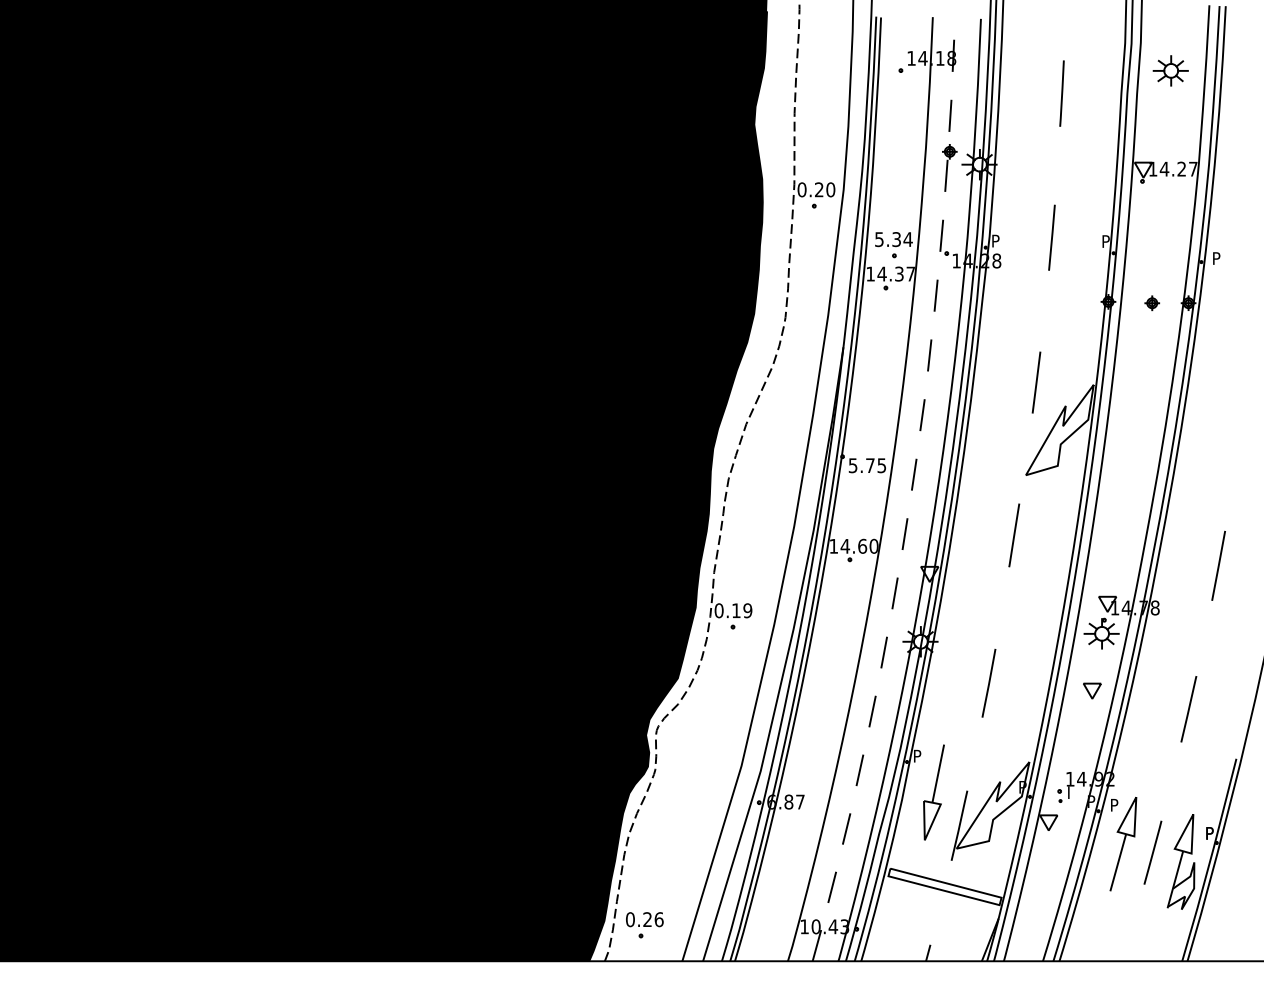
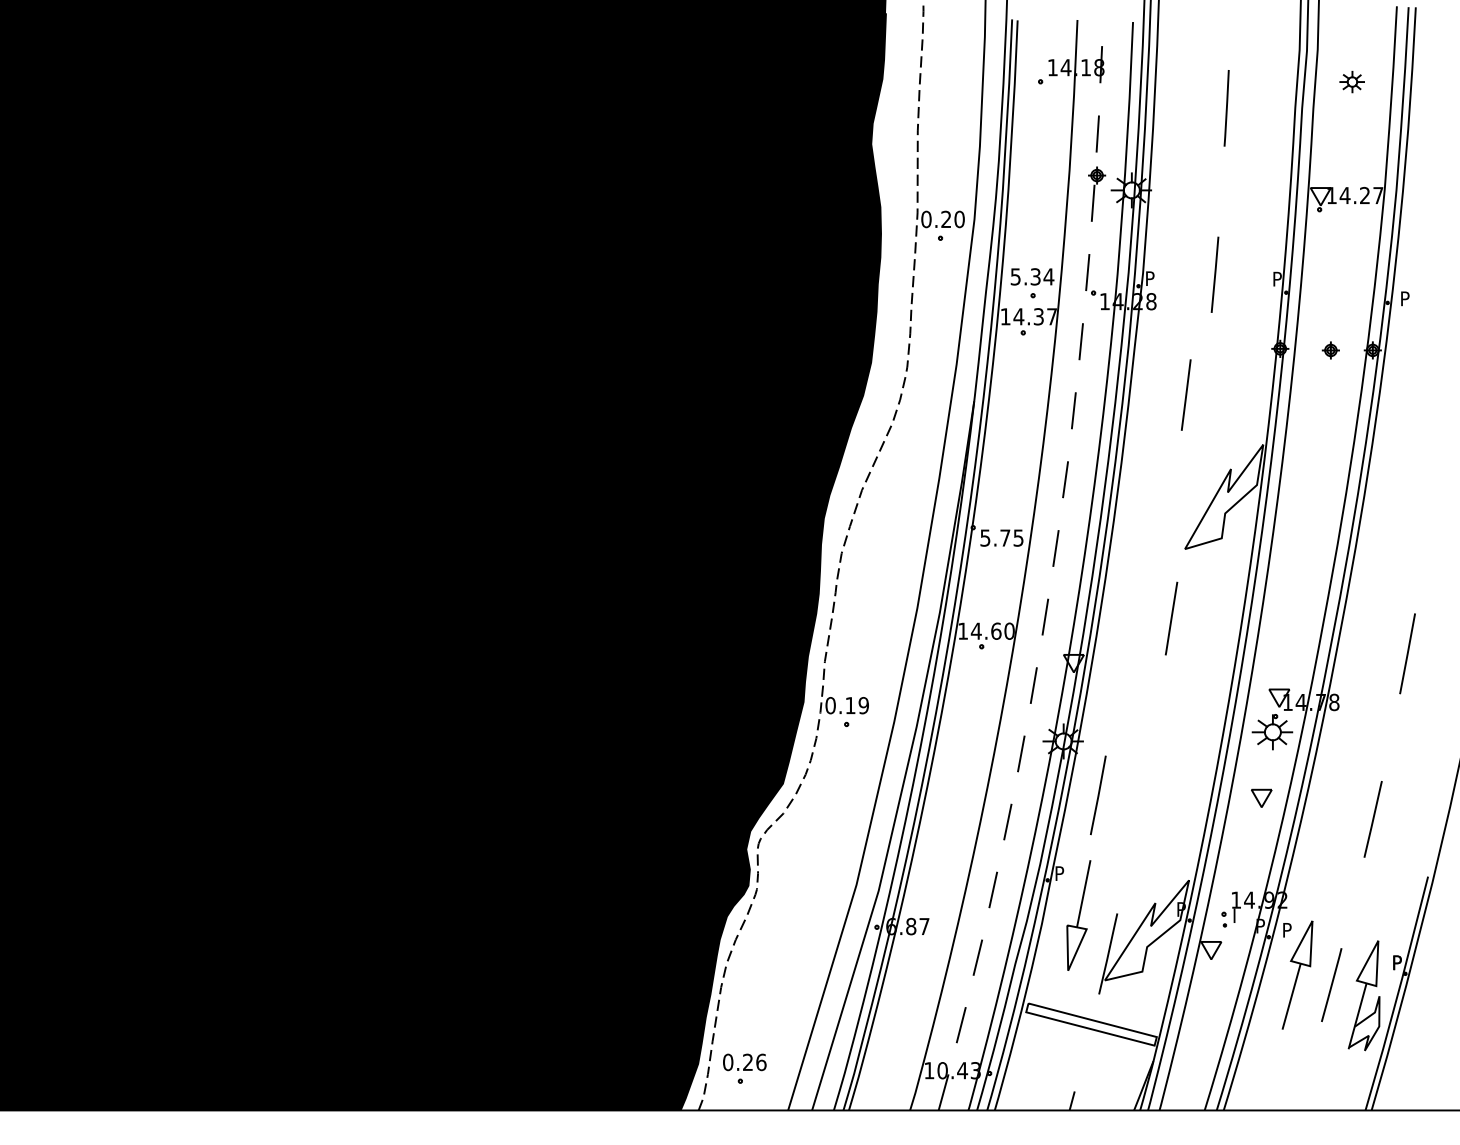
part: (1170, 70) -> (1351, 81), size x0.6
line: (1035, 382) -> (1185, 394), moved
line: (989, 683) -> (1098, 795), moved

